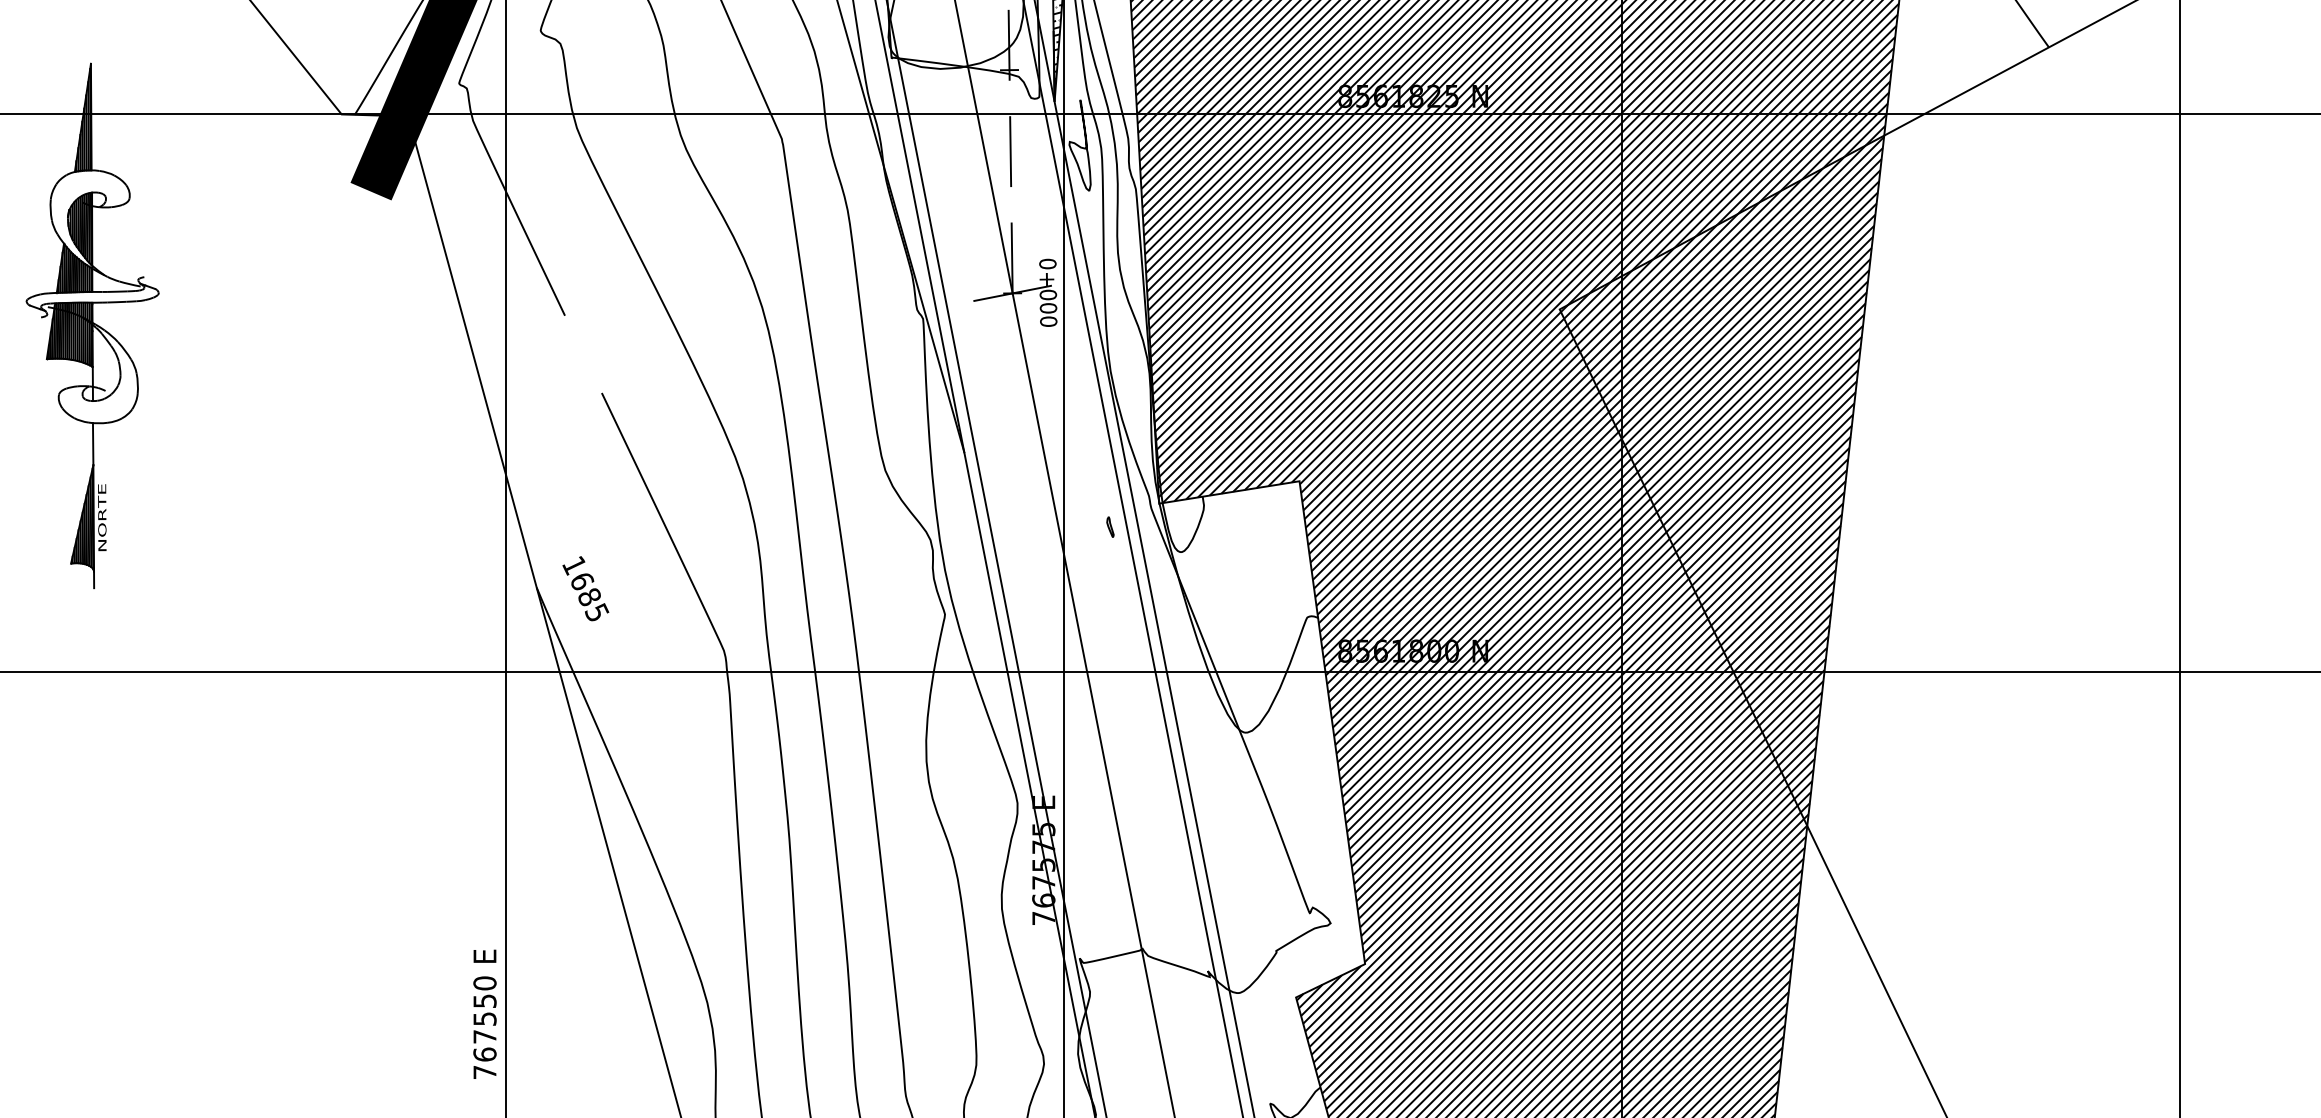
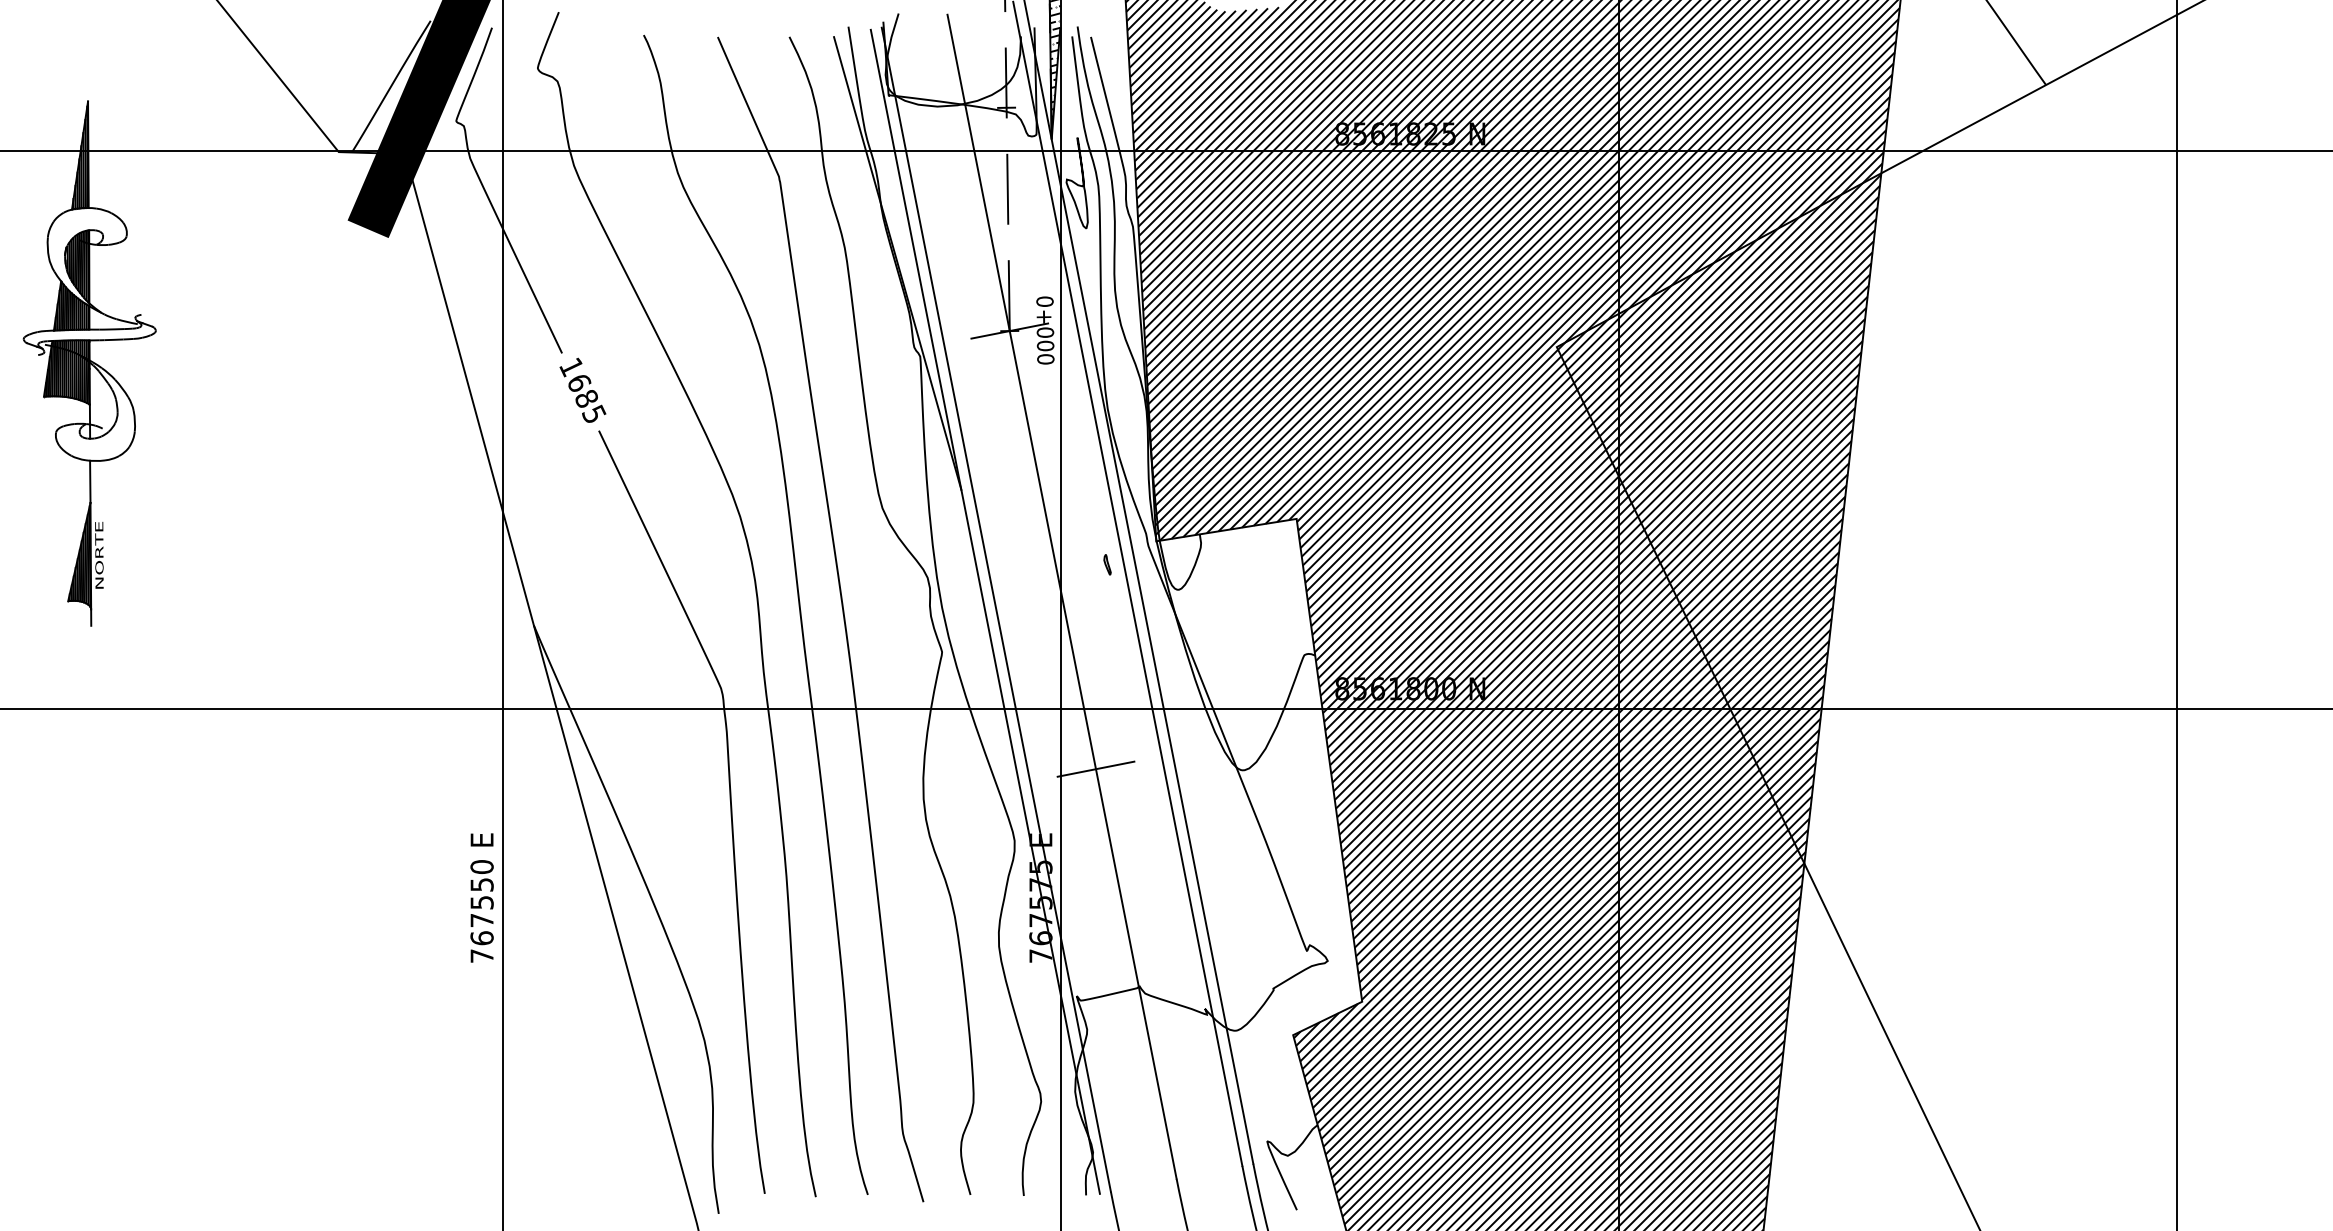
text: (585, 587) -> (582, 389), moved
line: (1098, 730) -> (1095, 768), added
text: (484, 1013) -> (481, 897), moved

